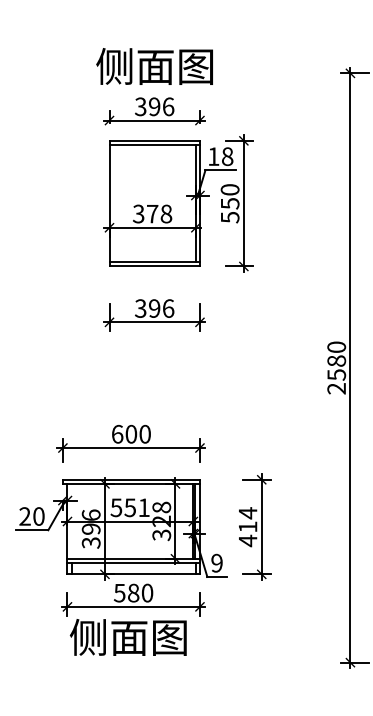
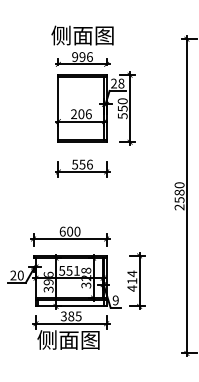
text: (141, 105) -> (75, 56), 396 -> 996
text: (212, 156) -> (113, 83), 18 -> 28
text: (152, 214) -> (81, 114), 378 -> 206
text: (147, 308) -> (78, 164), 396 -> 556
text: (133, 593) -> (71, 316), 580 -> 385

